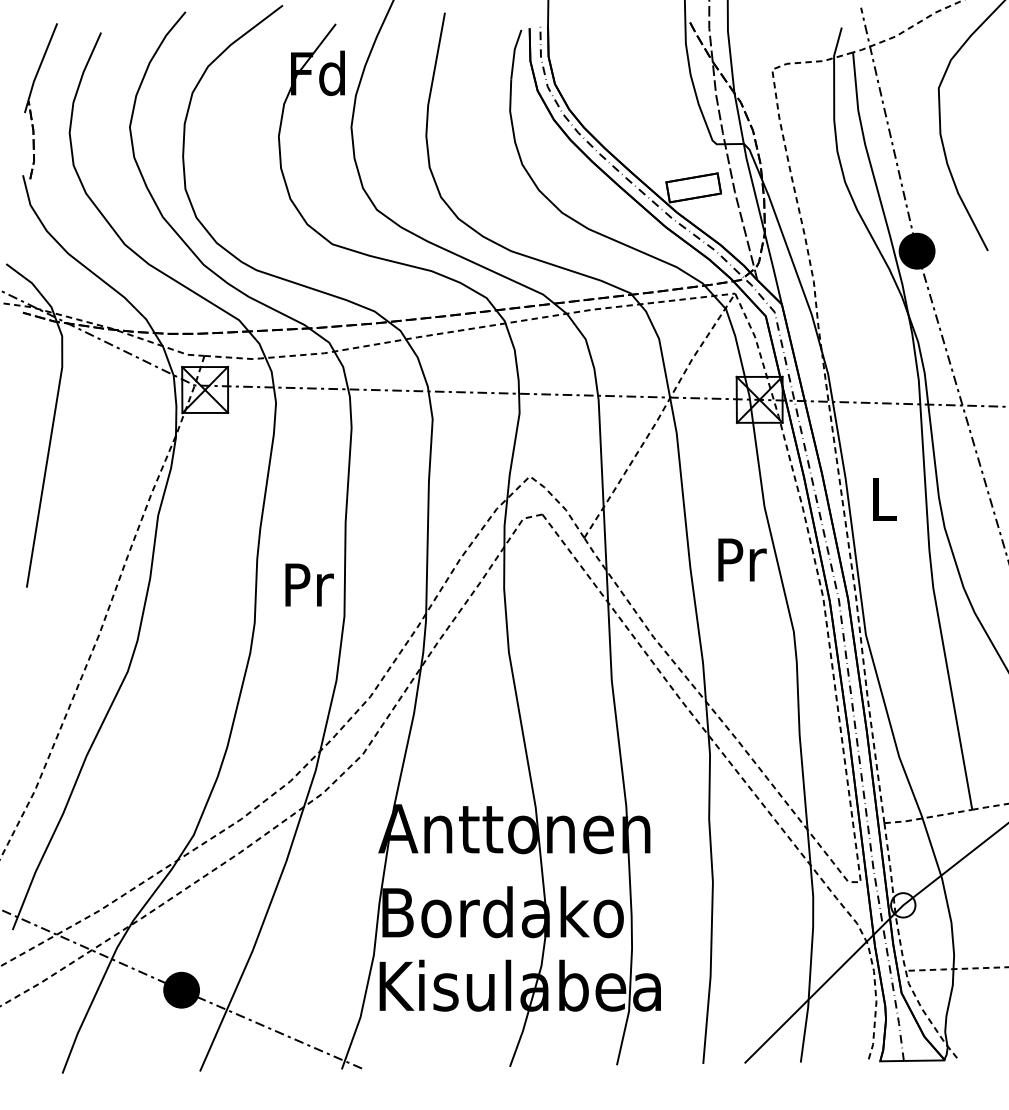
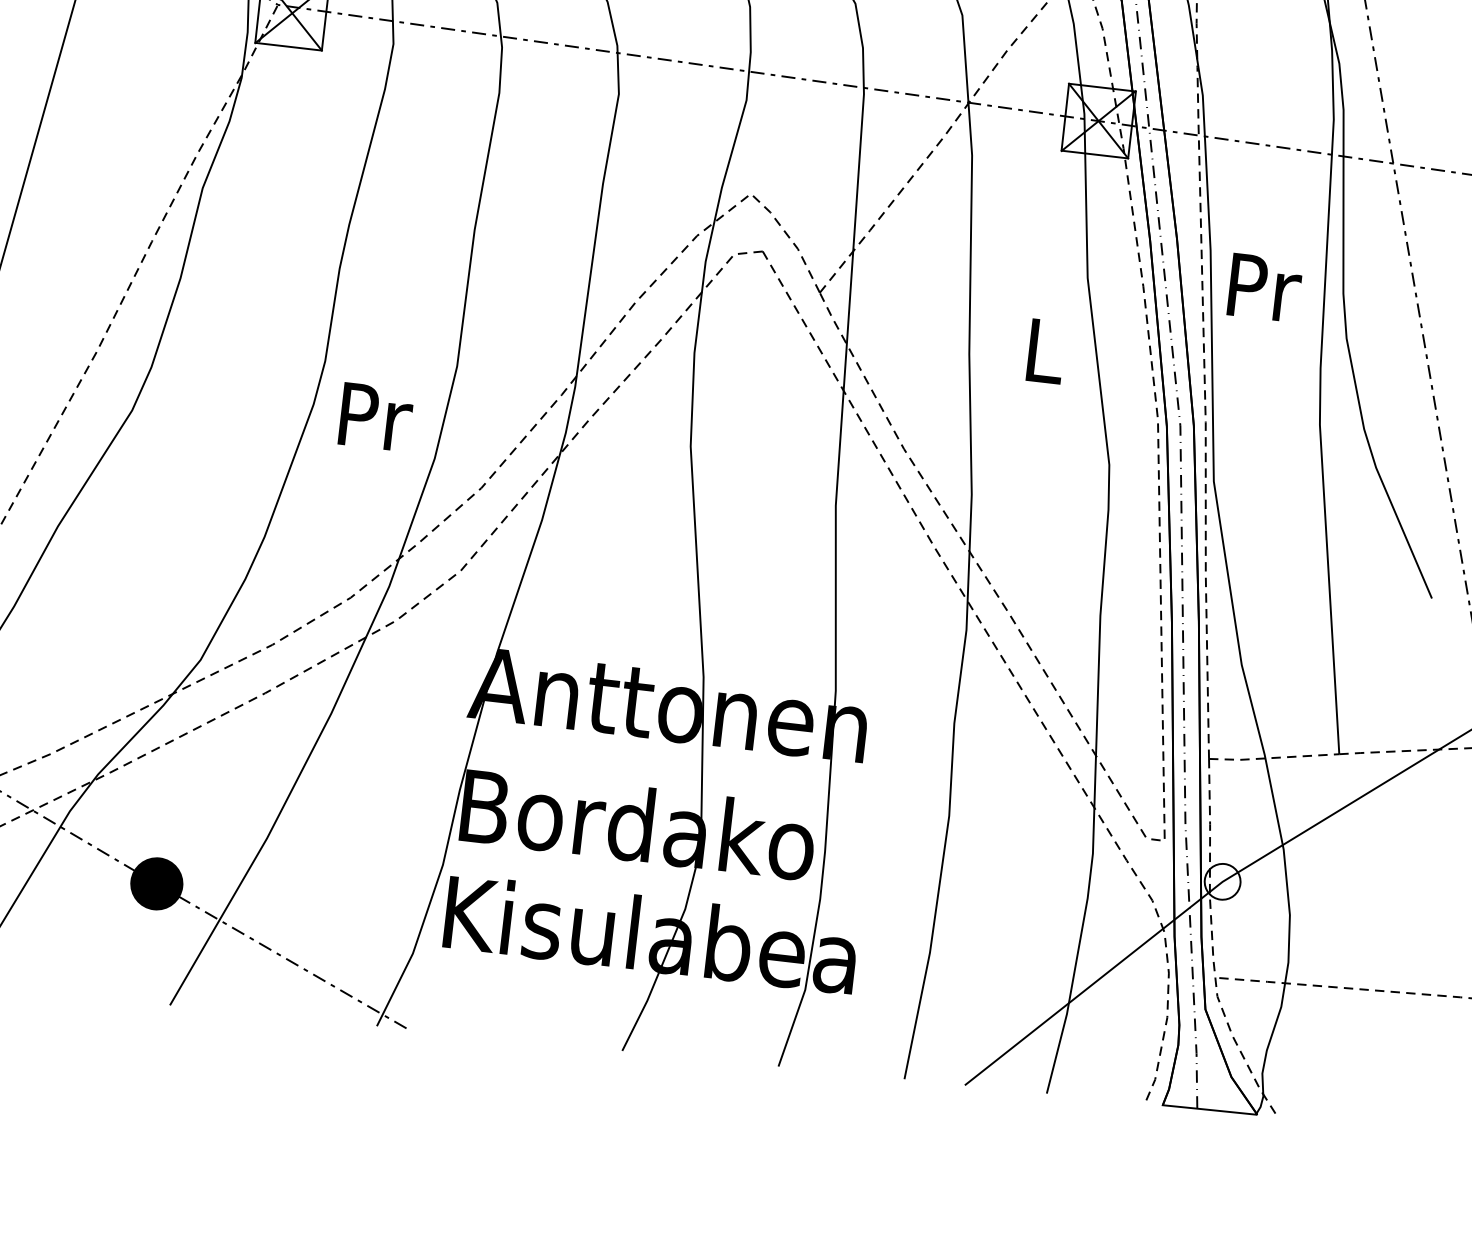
text: (885, 499) -> (1265, 287), L -> Pr
text: (742, 559) -> (1046, 350), Pr -> L
text: (309, 584) -> (376, 416), moved

